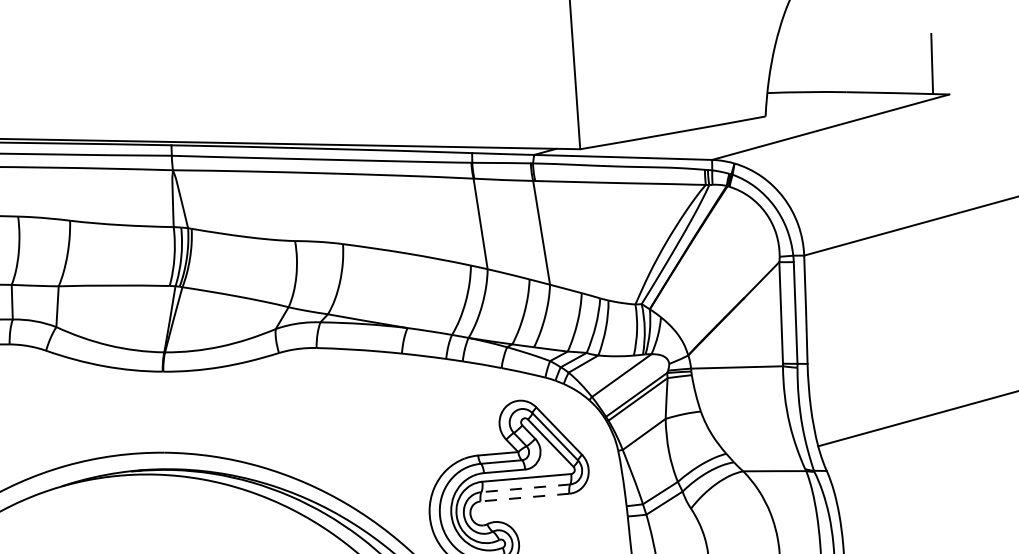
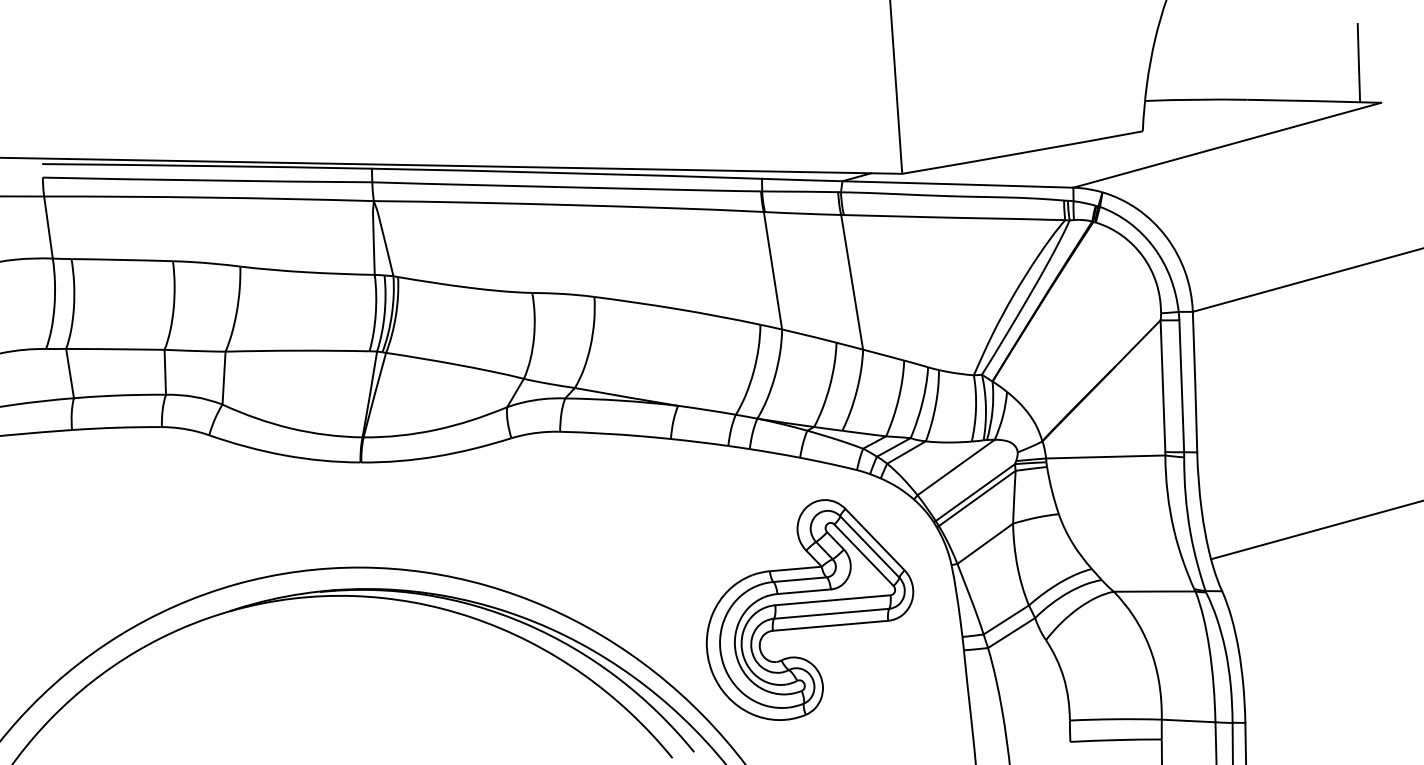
line: (525, 488) -> (831, 613), dashed -> solid
line: (524, 497) -> (830, 625), dashed -> solid

